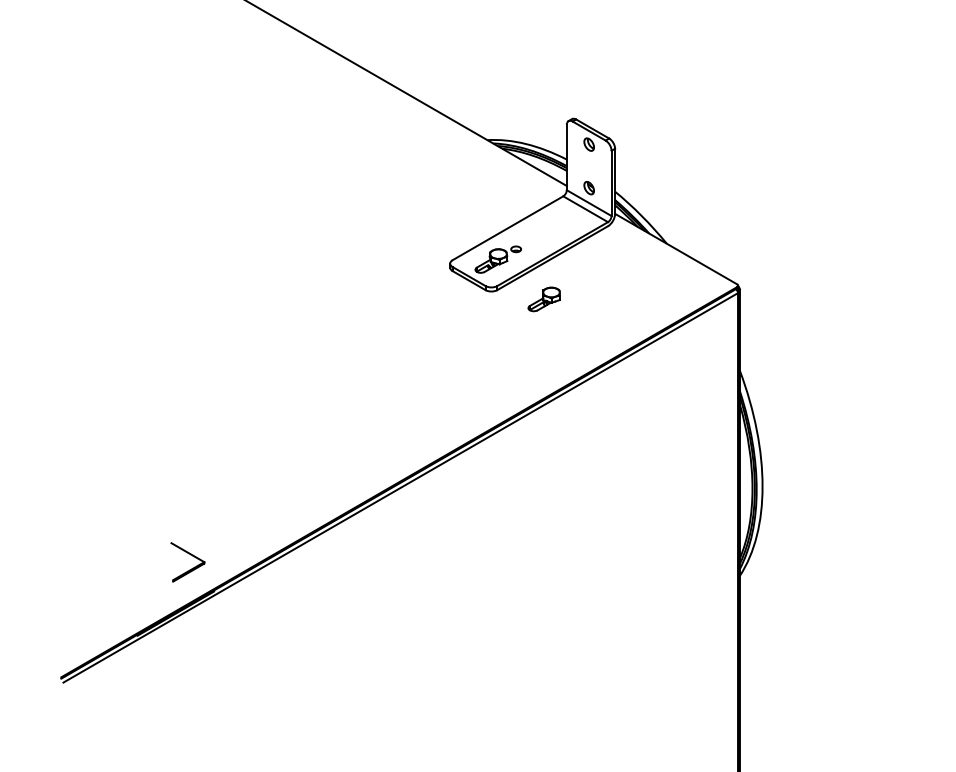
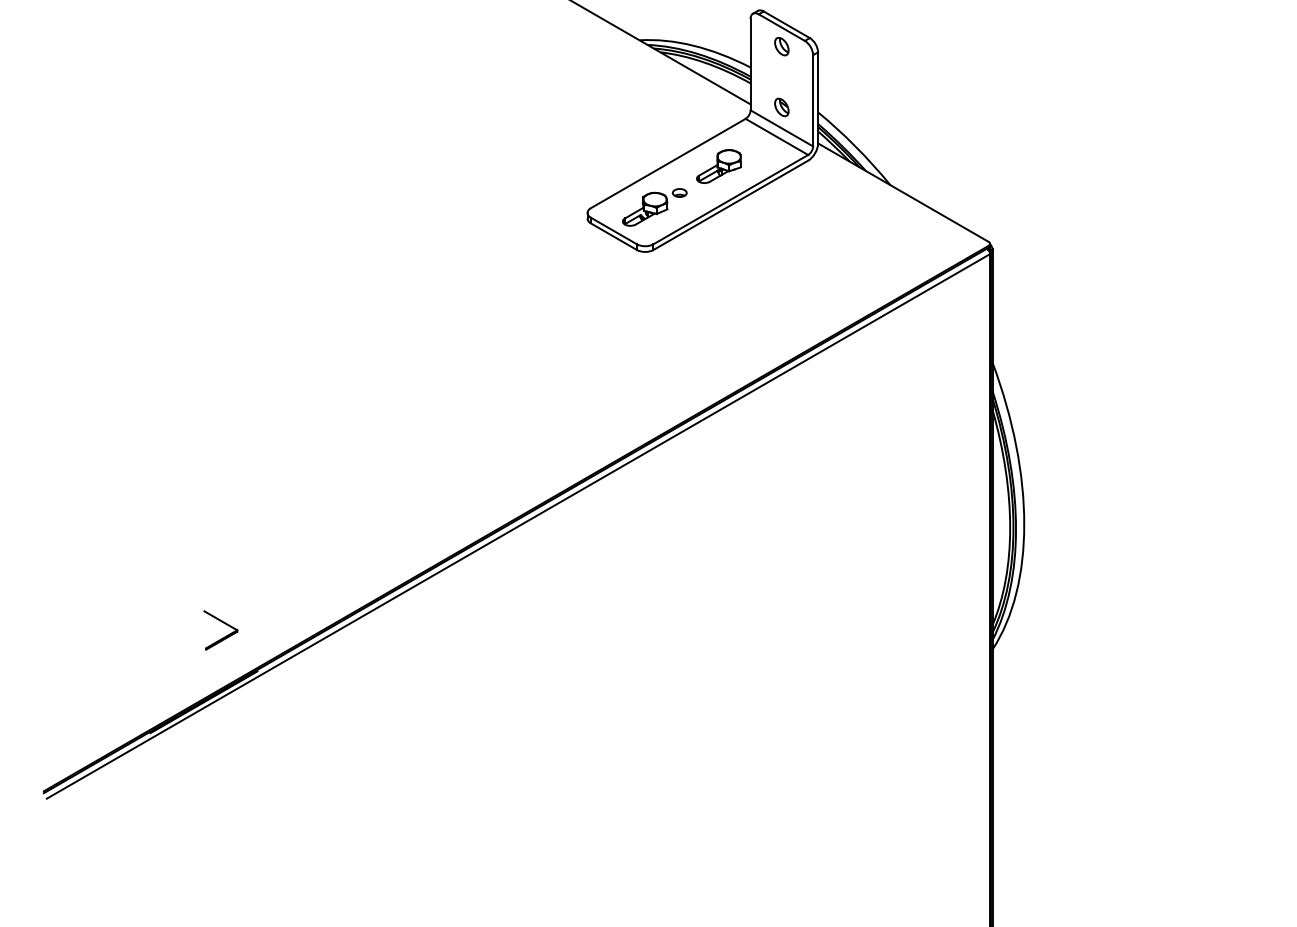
part: (543, 299) -> (717, 166), moved
part: (187, 561) -> (220, 629), size x0.71

